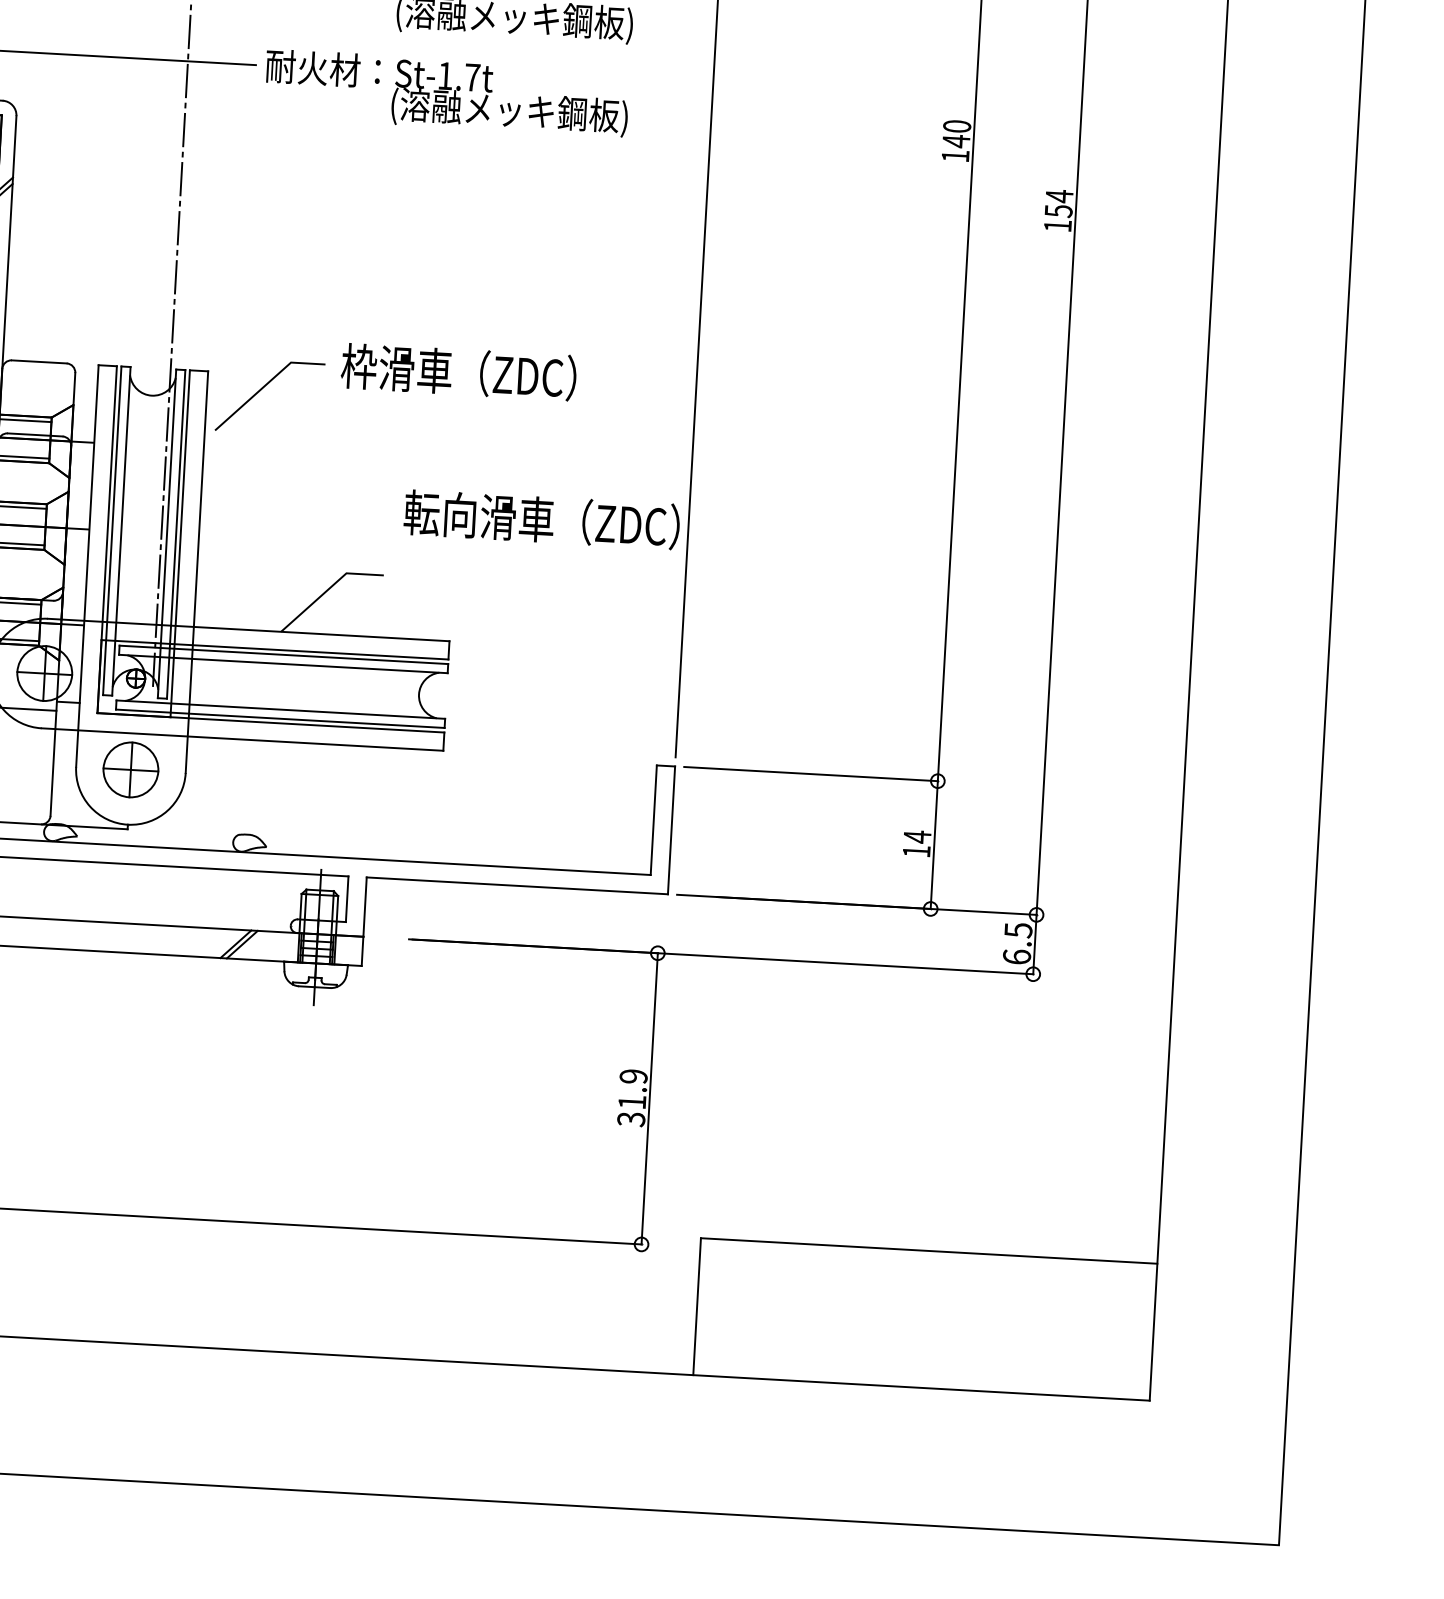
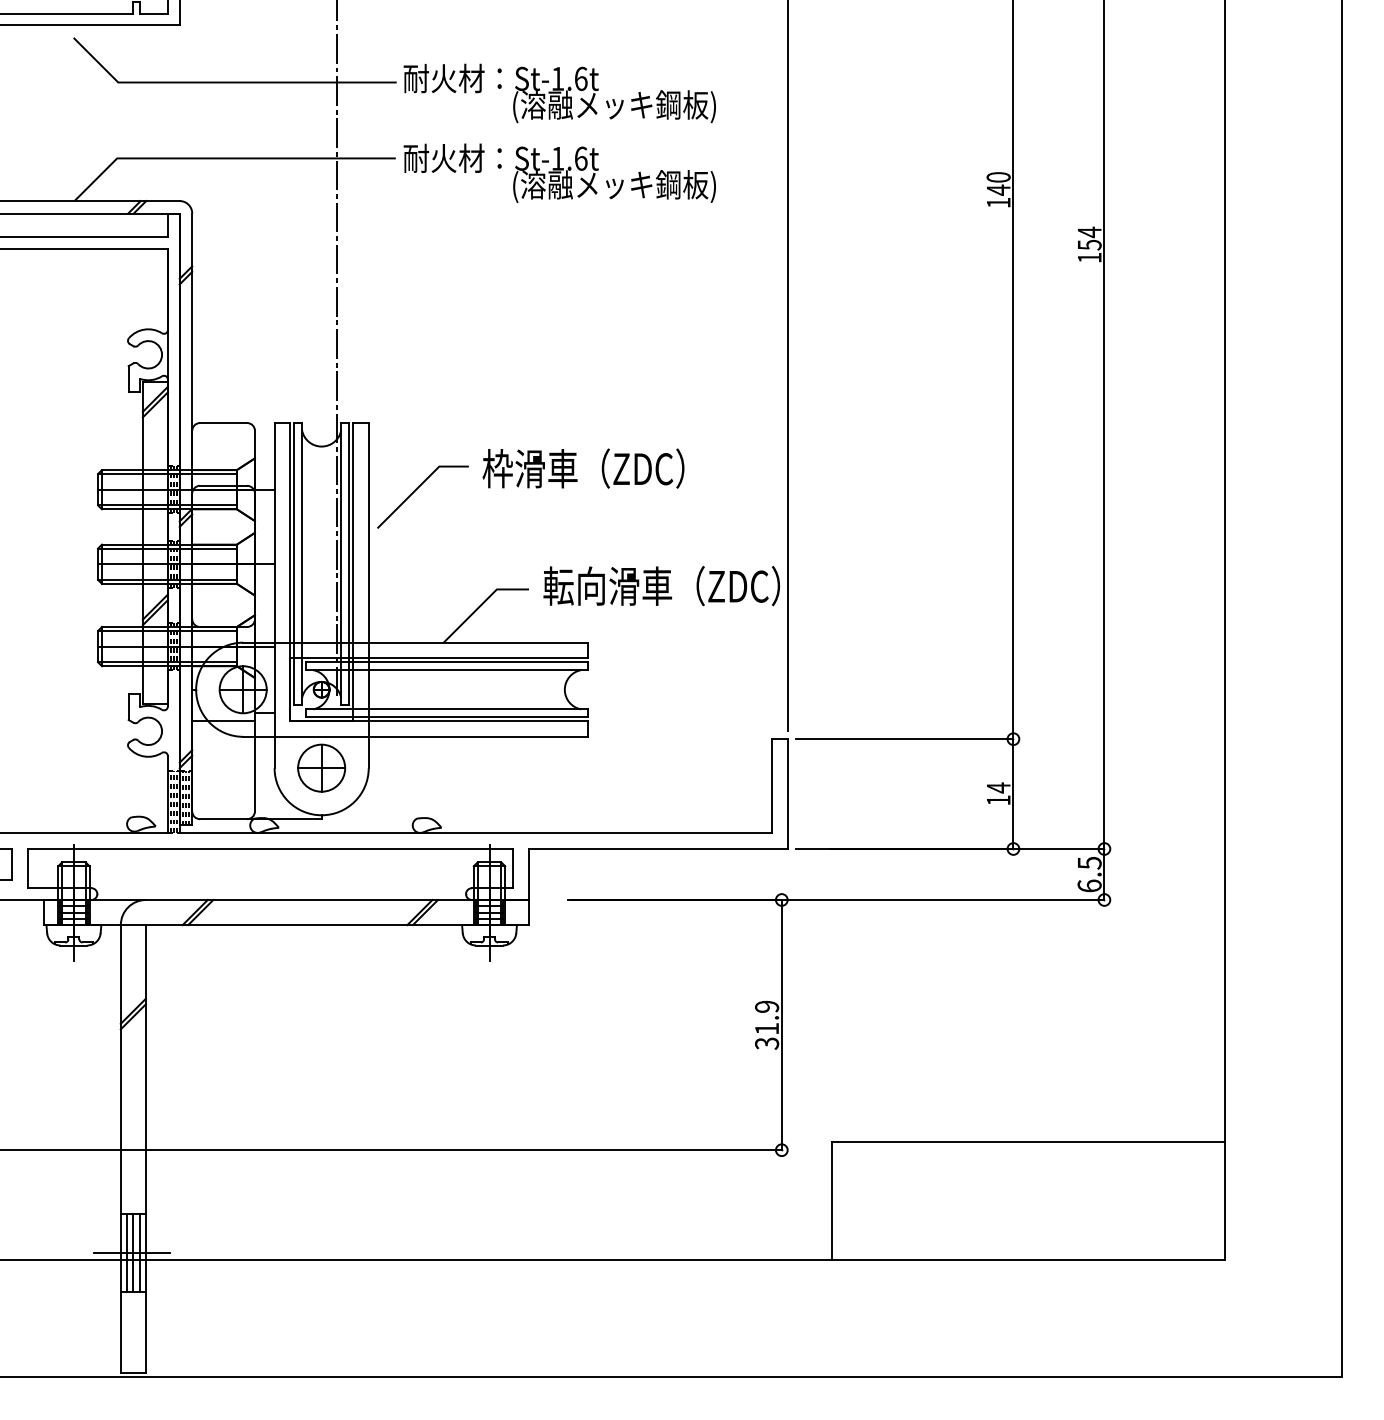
text: (471, 77) -> (580, 158), St-1.7t -> St-1.6t
text: (458, 371) -> (583, 468), moved
part: (262, 388) -> (416, 490), moved
text: (541, 520) -> (661, 586), moved

